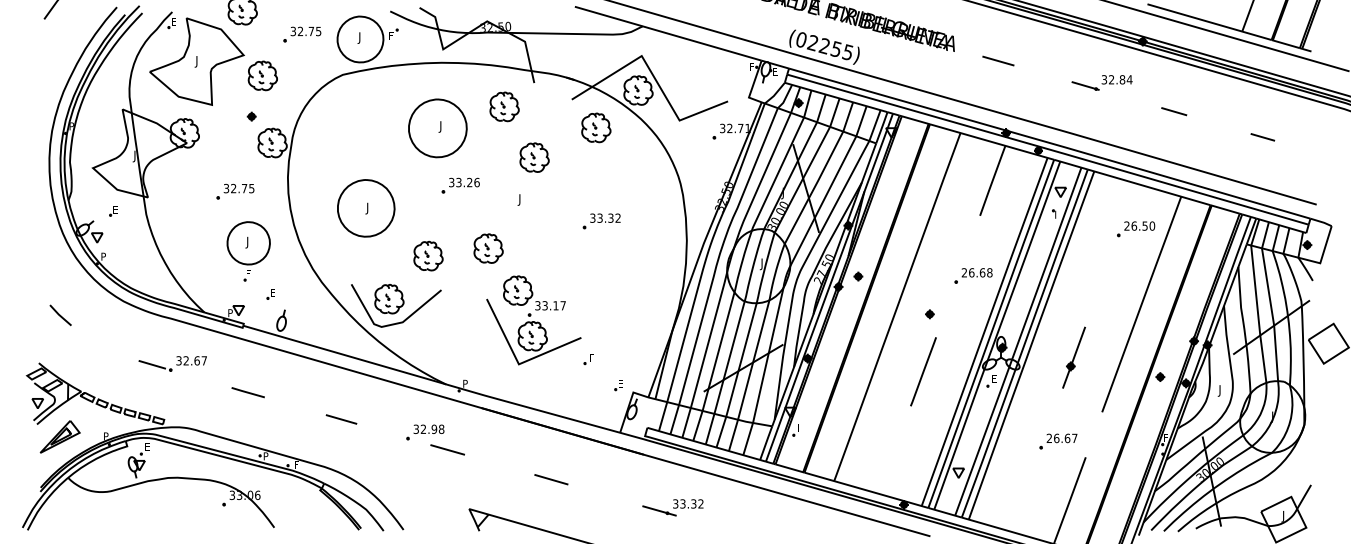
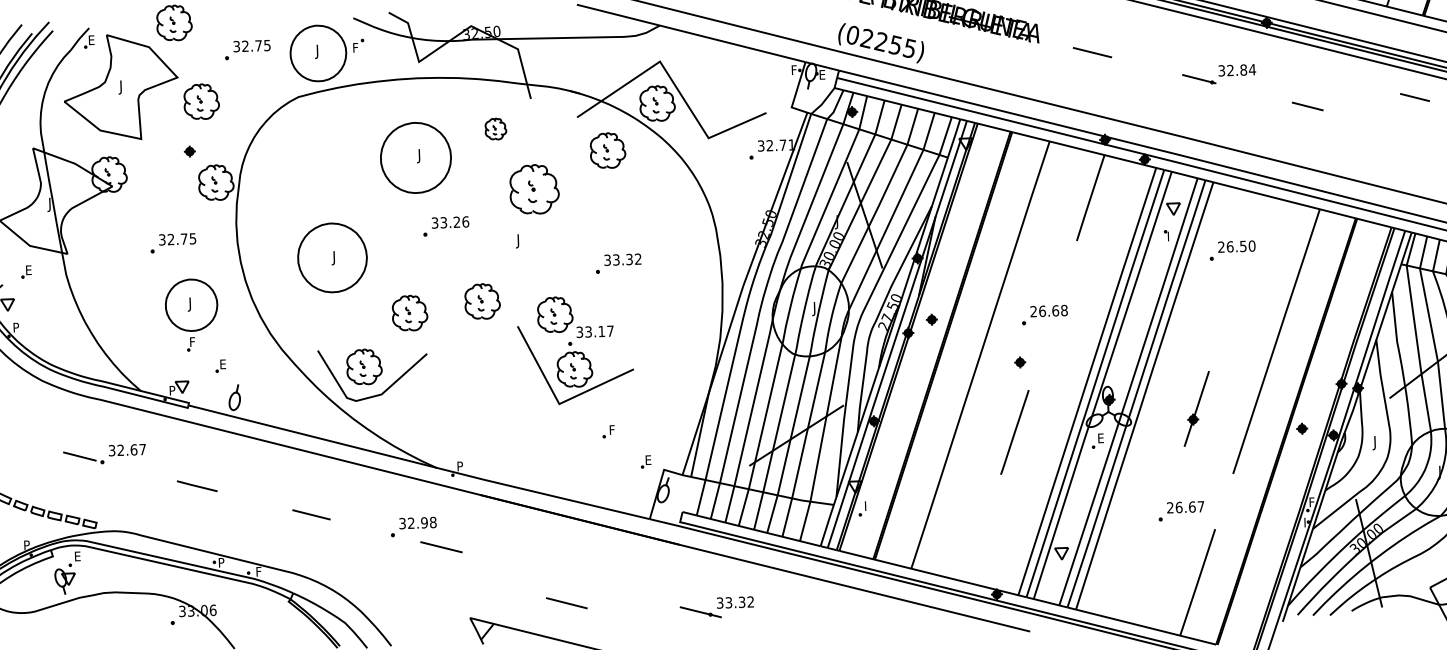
part: (504, 106) -> (495, 128), size x0.6
line: (1262, 137) -> (1414, 97), moved
part: (534, 157) -> (534, 189), size x1.4
part: (1136, 229) -> (1233, 250), moved
part: (973, 275) -> (1044, 314), moved
part: (533, 320) -> (575, 350), moved
line: (551, 479) -> (566, 603), moved

